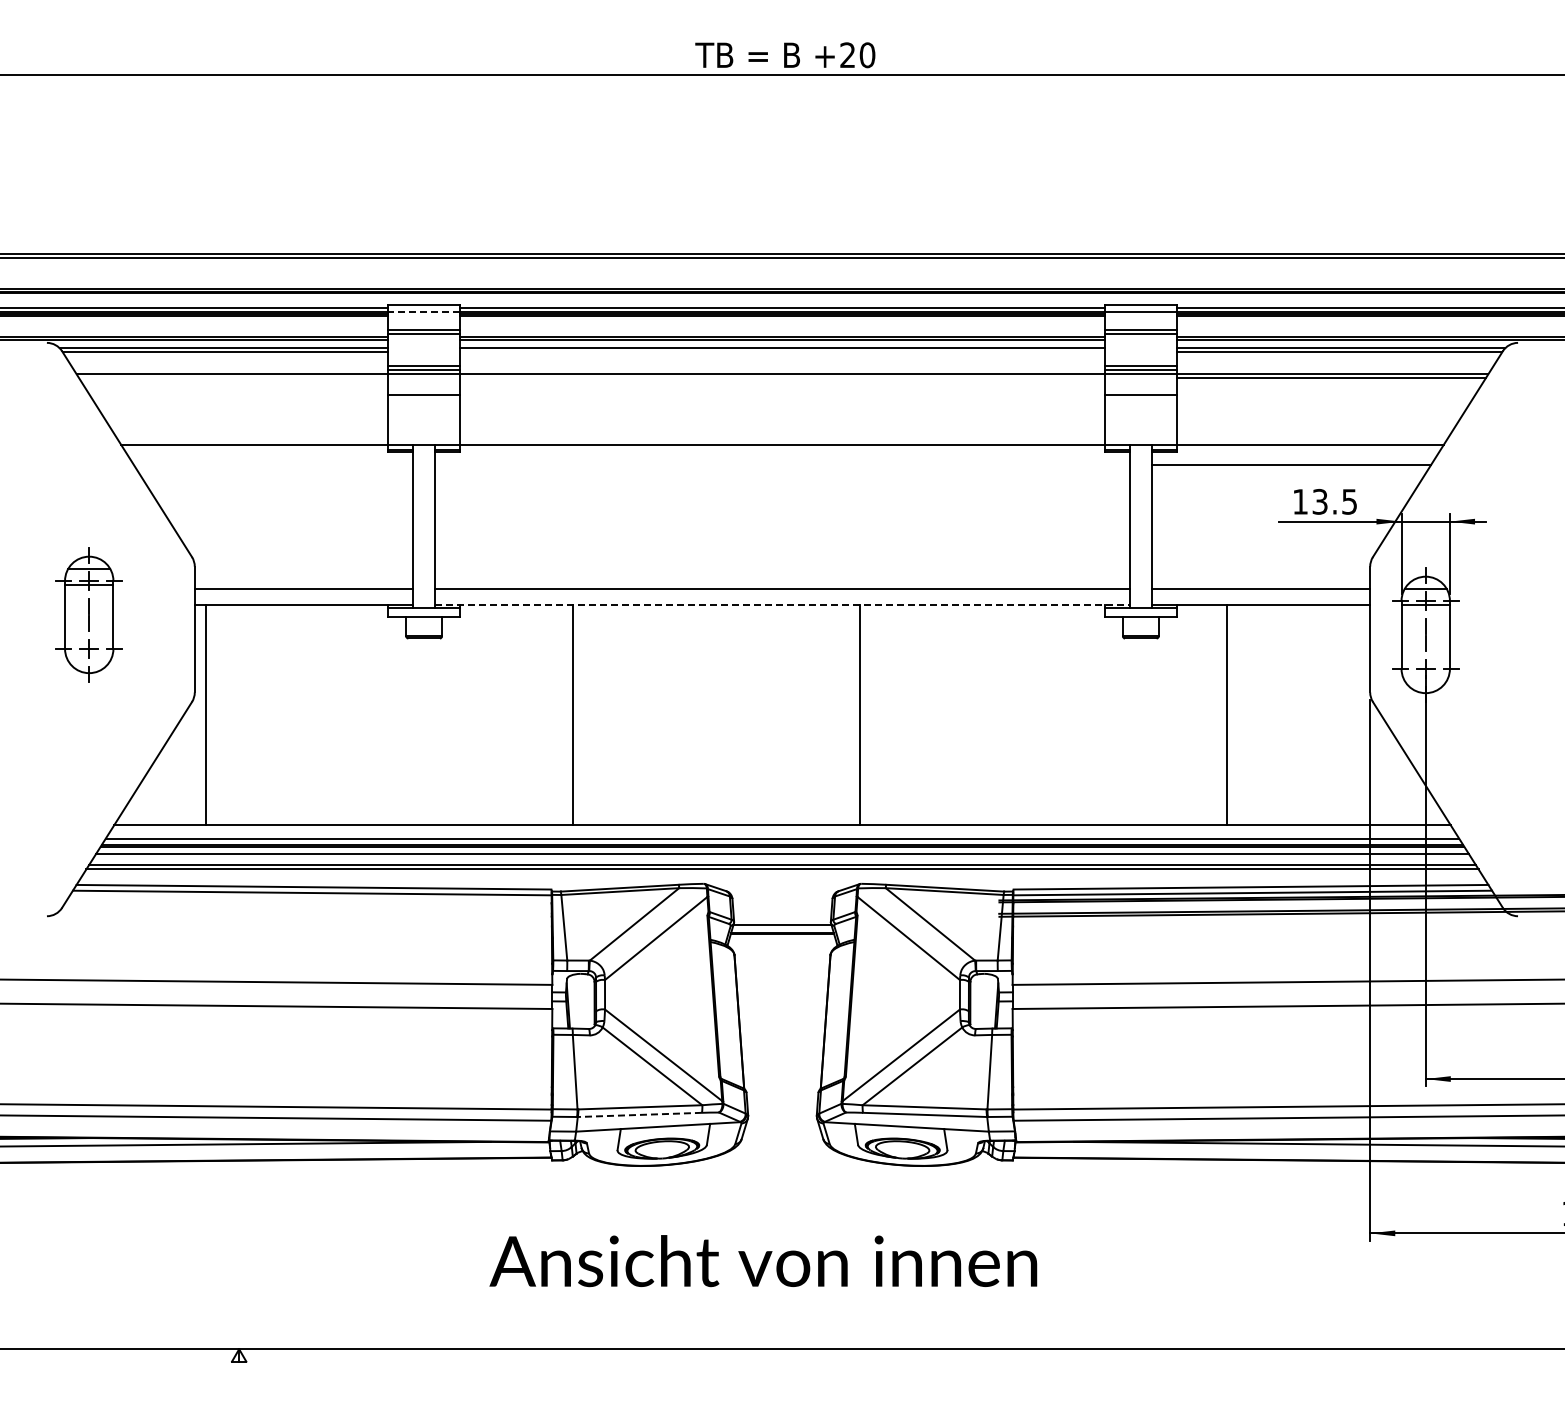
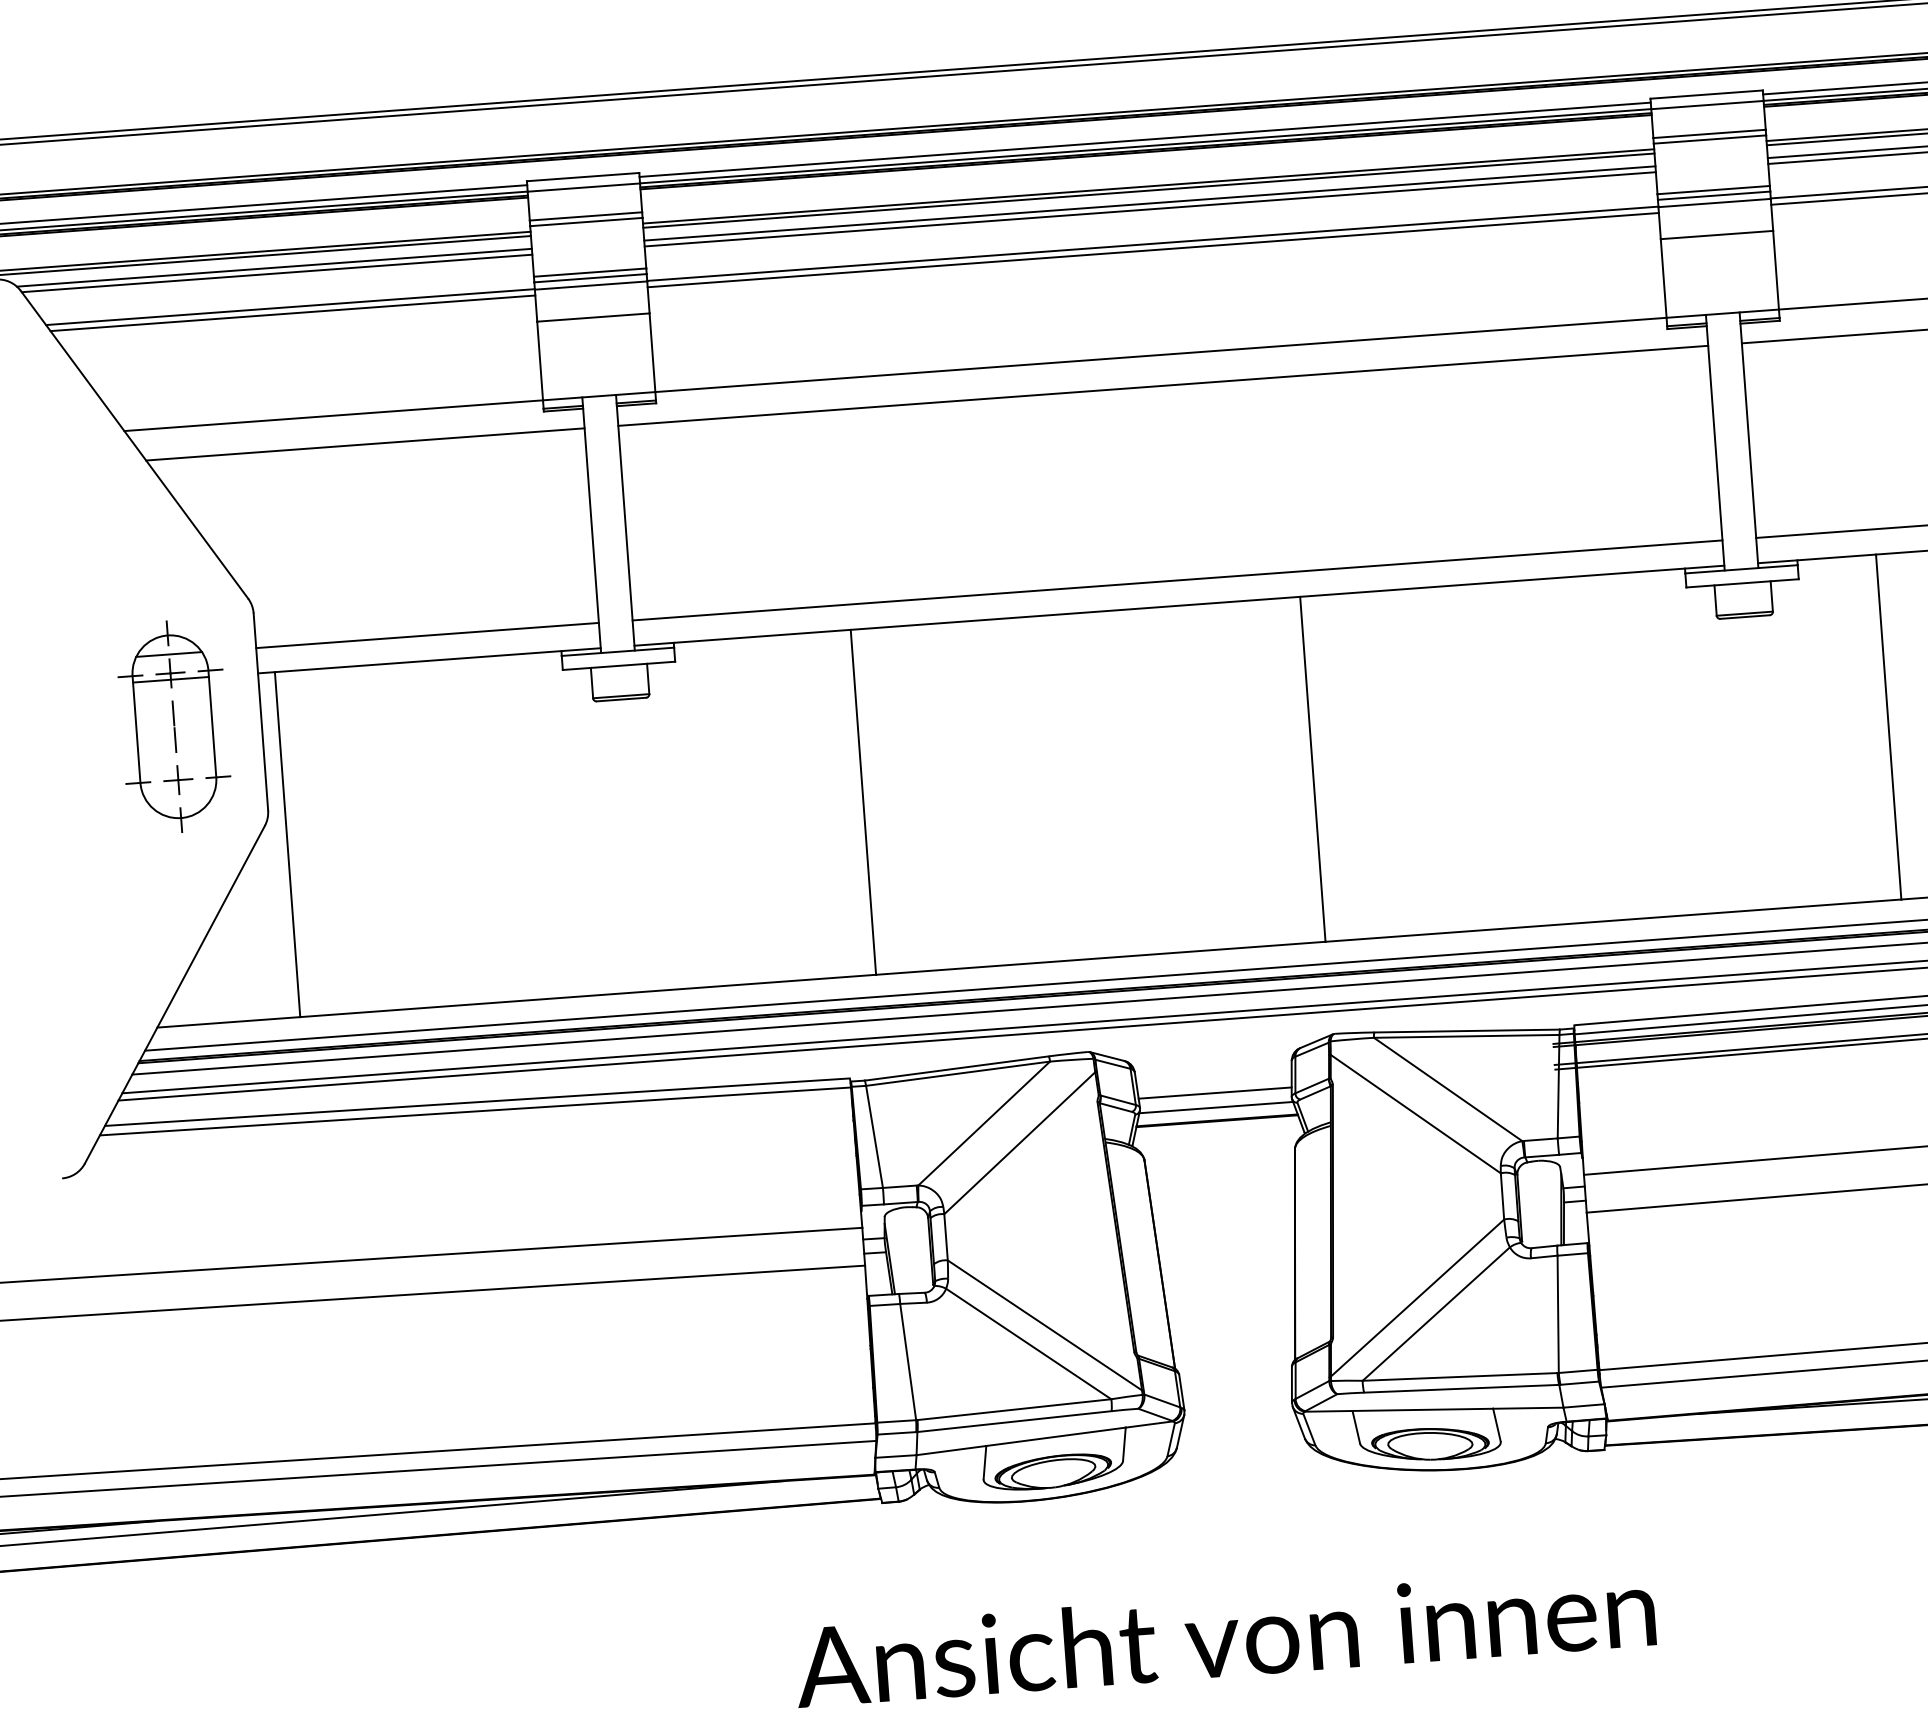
line: (424, 311) -> (584, 186), dashed -> solid
line: (782, 352) -> (1150, 209), added
line: (233, 378) -> (292, 313), added
line: (782, 378) -> (1153, 250), added
line: (273, 464) -> (365, 444), added
line: (782, 464) -> (1163, 385), added
line: (782, 604) -> (1179, 605), dashed -> solid
part: (88, 614) -> (173, 726), moved
line: (782, 915) -> (1215, 1092), added
line: (639, 1114) -> (1013, 1420), dashed -> solid

